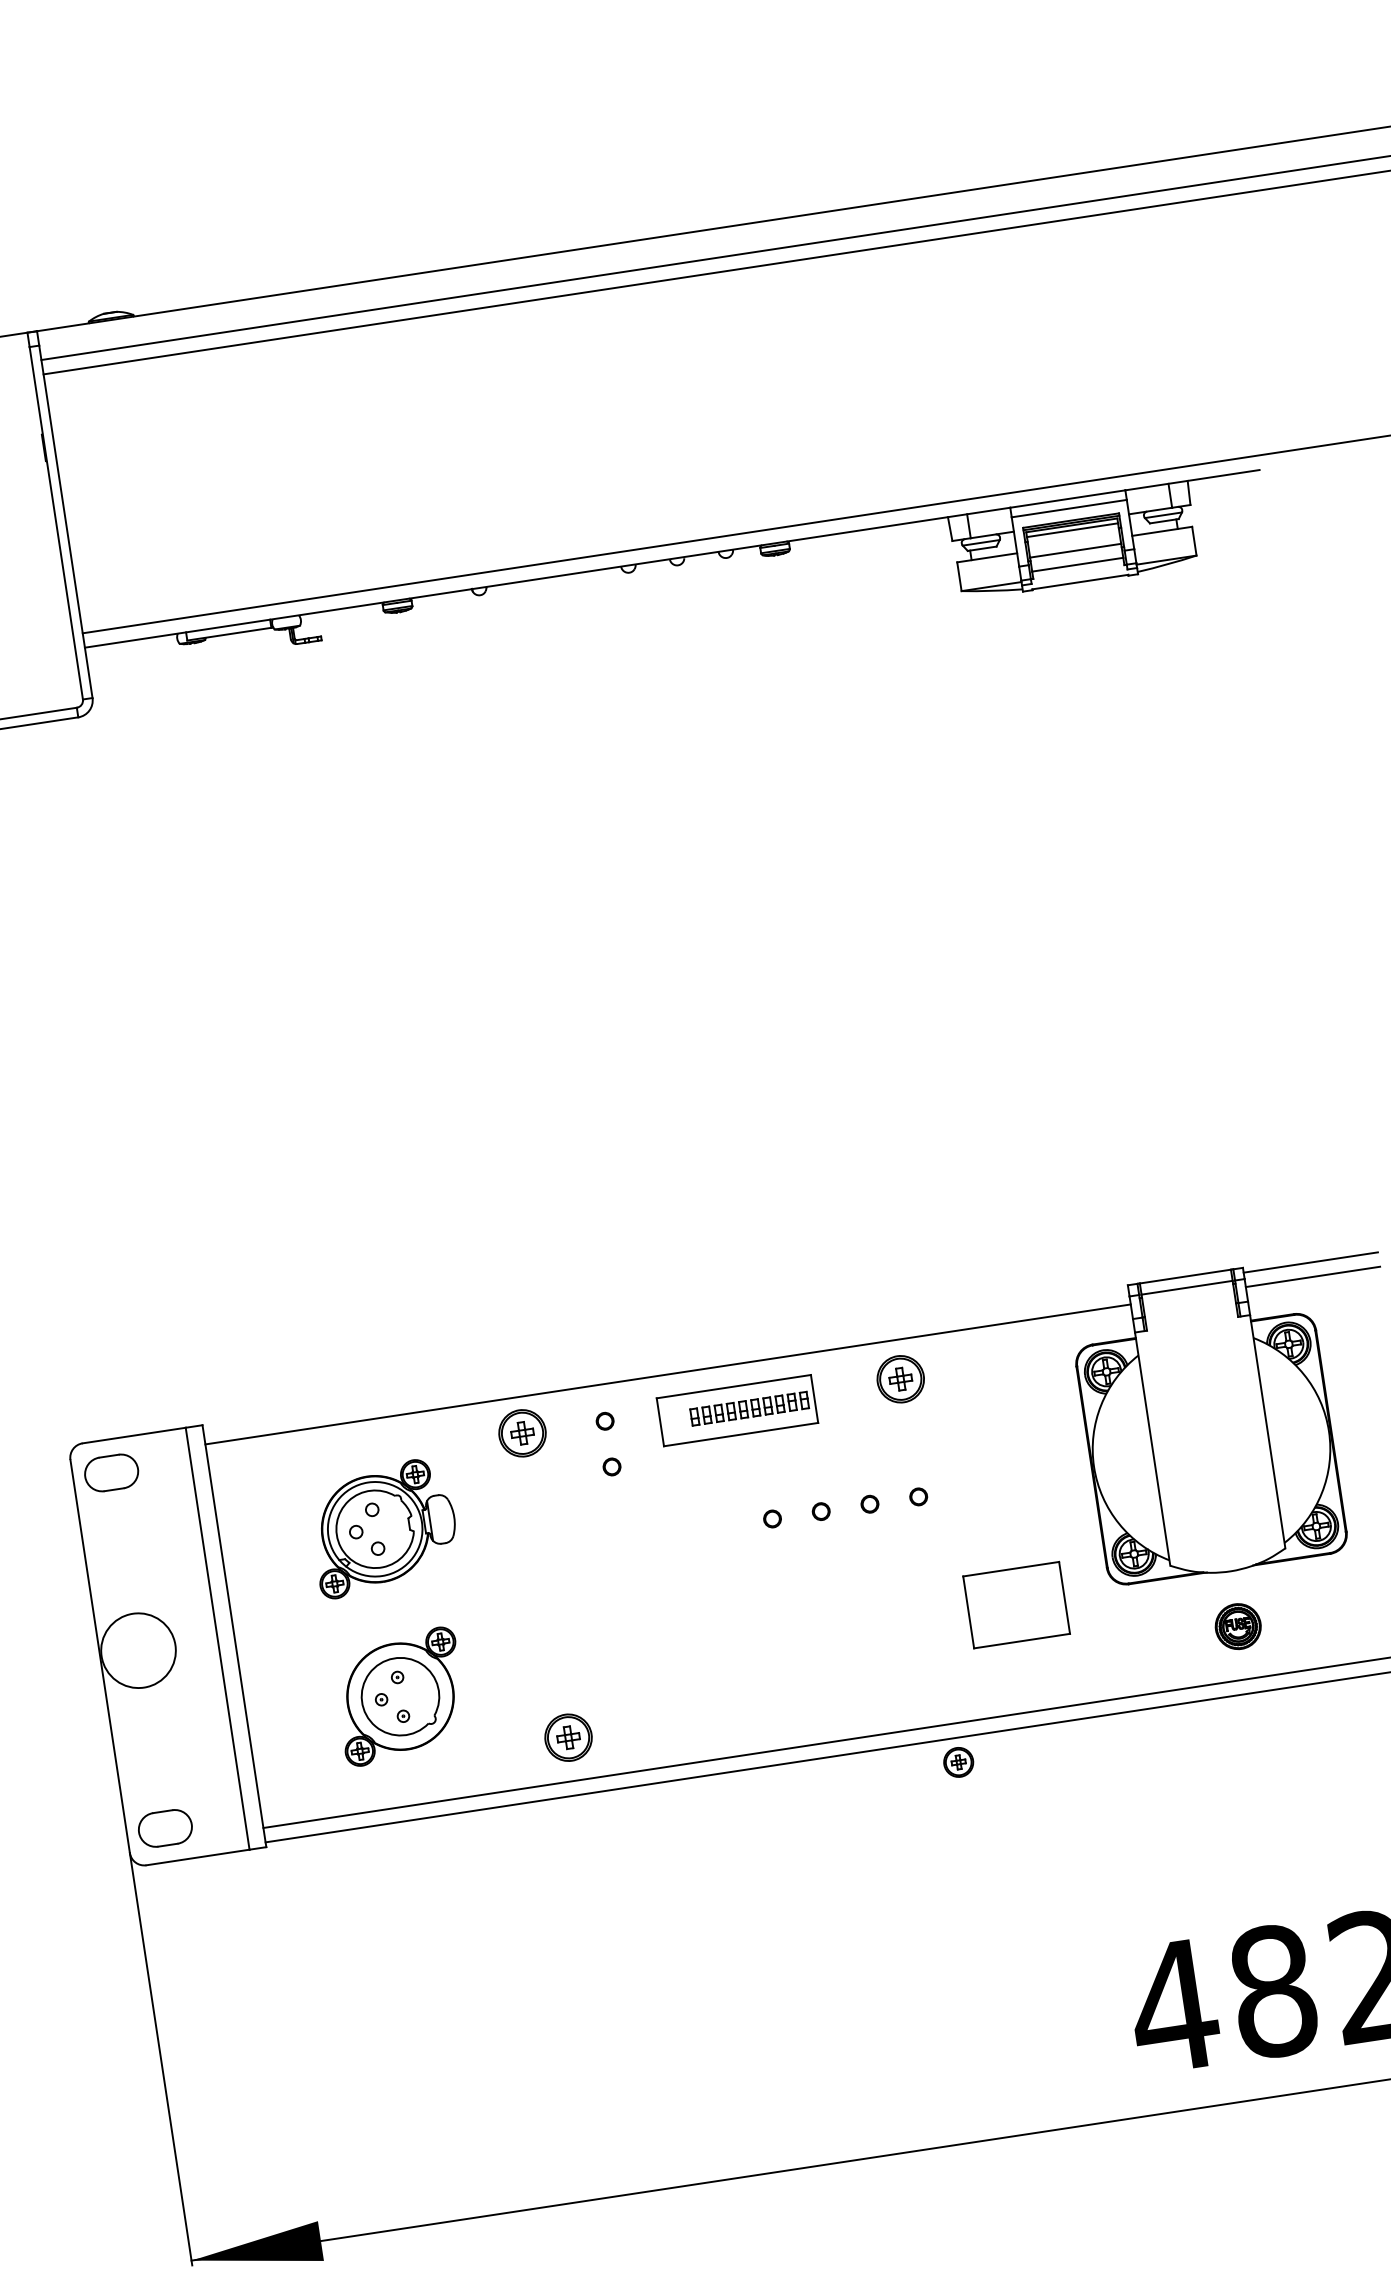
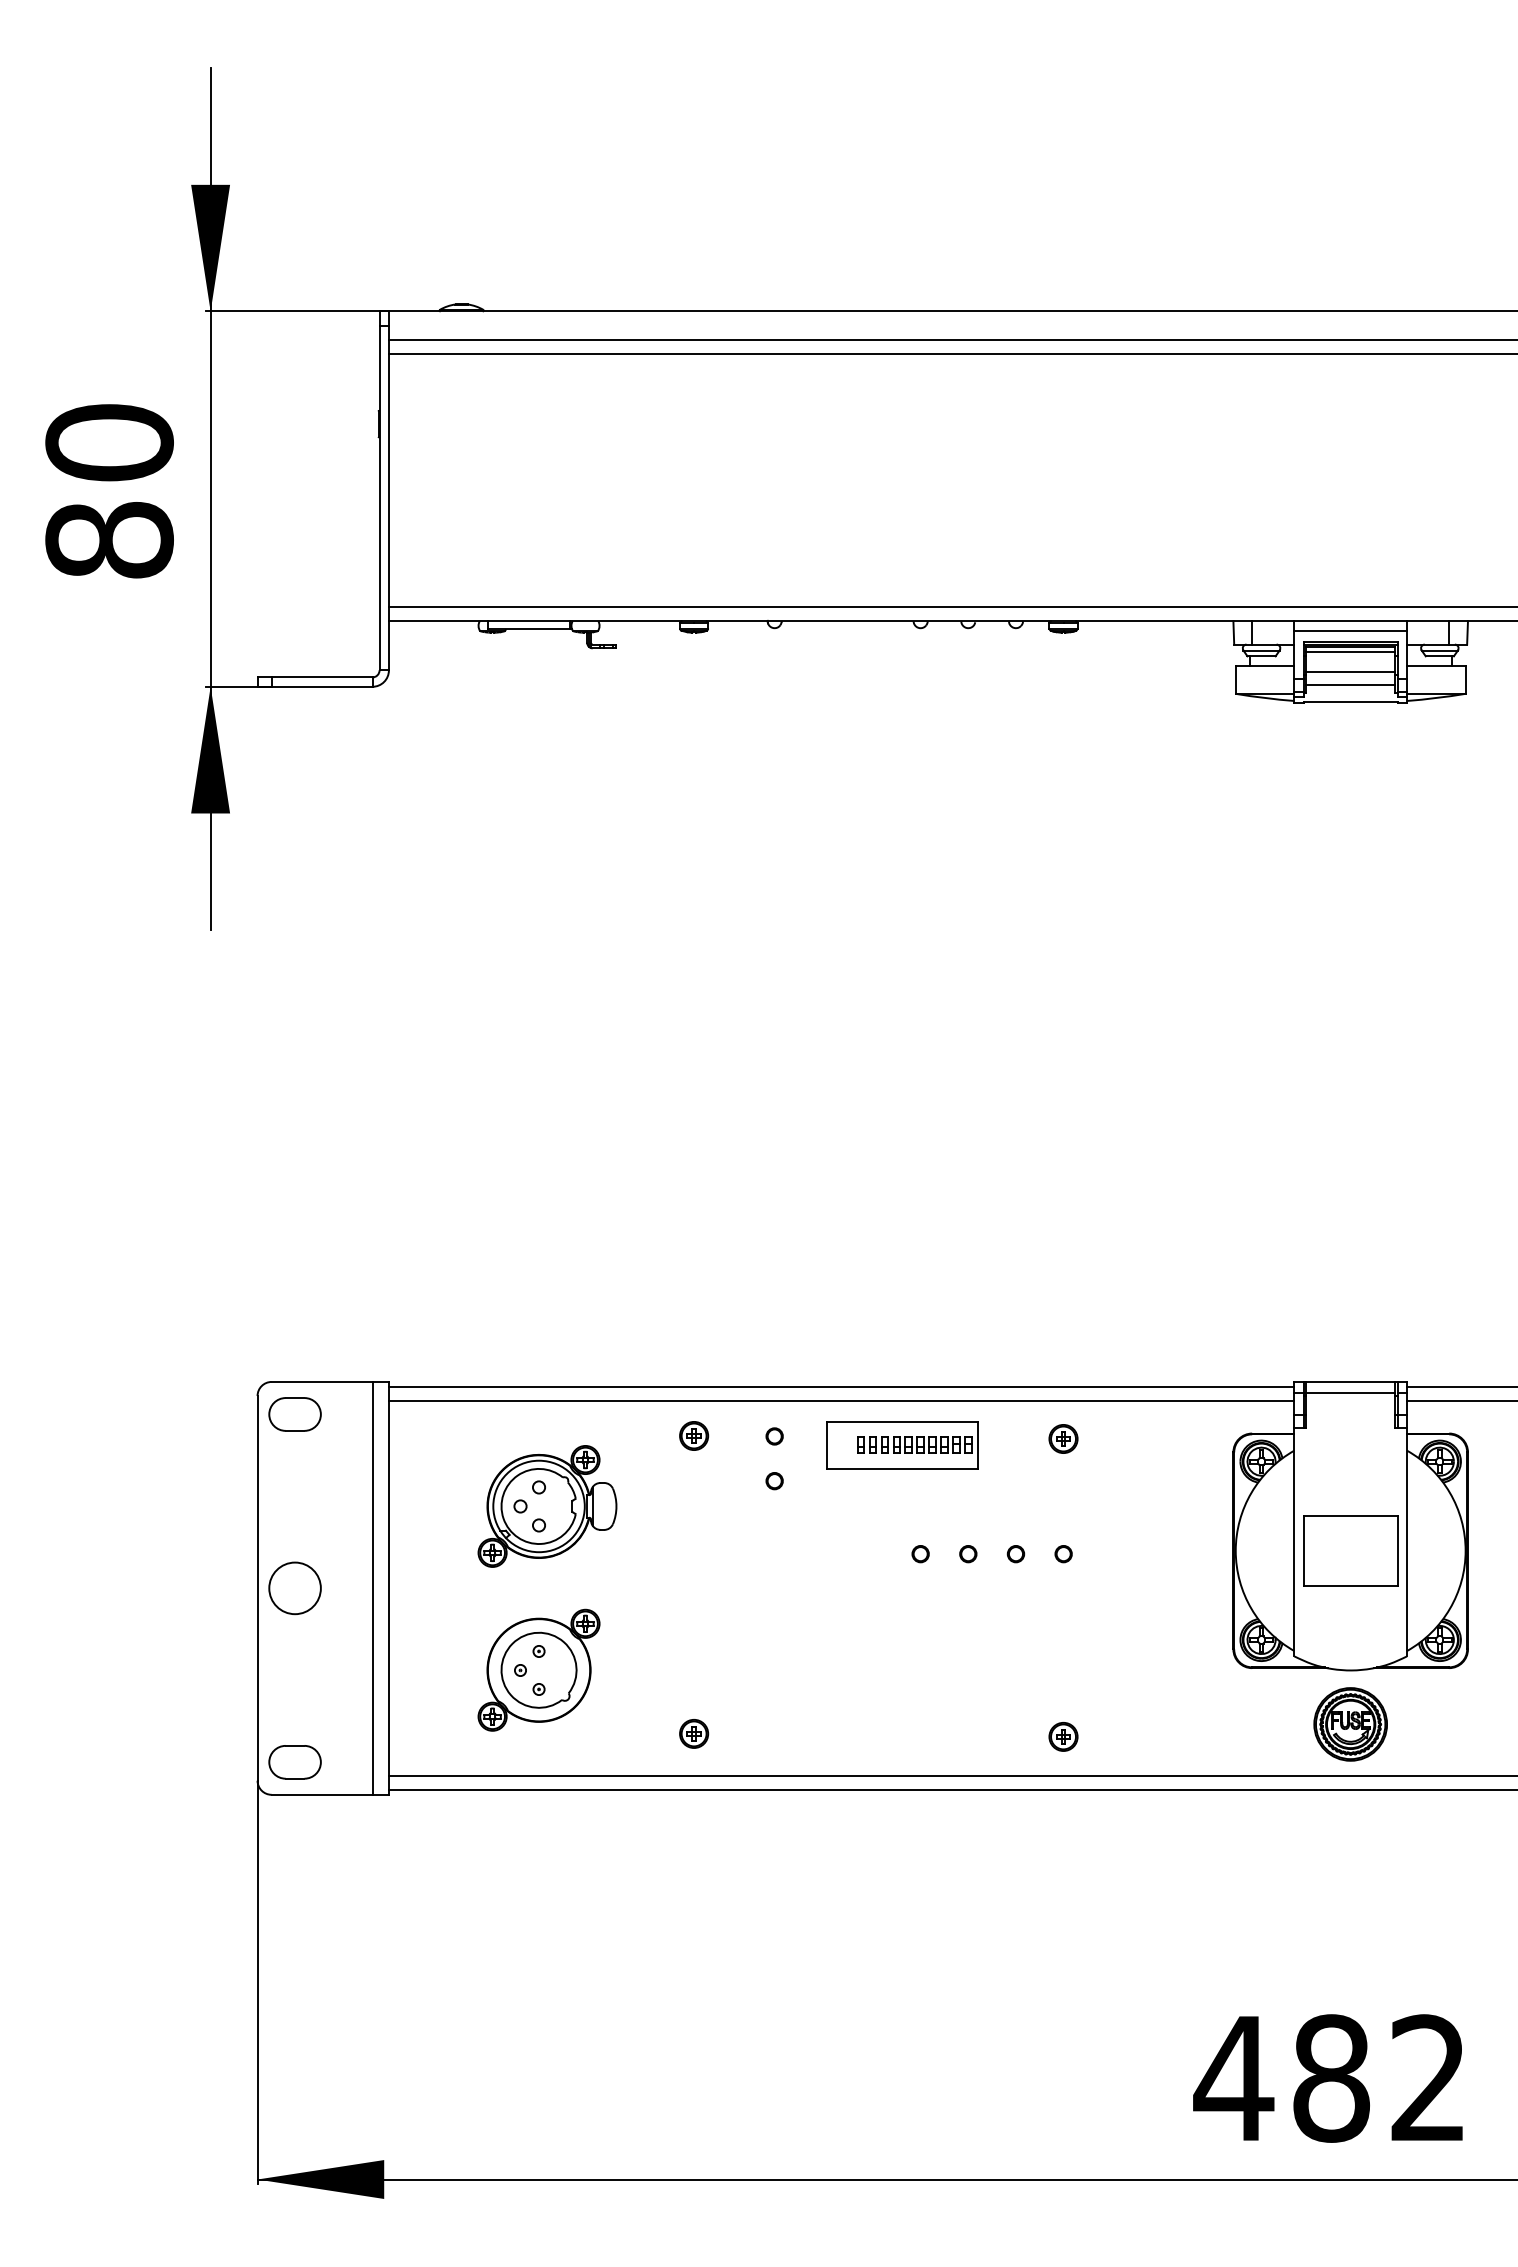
line: (665, 1359) -> (841, 1386), added
part: (900, 1378) -> (1063, 1438), size x0.62
part: (523, 1432) -> (694, 1435), size x0.62
part: (1016, 1604) -> (1350, 1550), moved
part: (1238, 1626) -> (1350, 1724), size x1.67
circle: (137, 1650) -> (294, 1588), size x0.71
part: (569, 1737) -> (694, 1733), size x0.62
part: (958, 1762) -> (1063, 1736), moved

